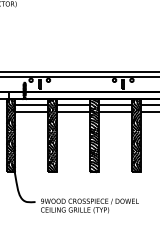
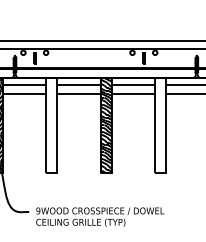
hatch: (52, 135) -> (51, 124), removed
hatch: (135, 135) -> (159, 124), removed

